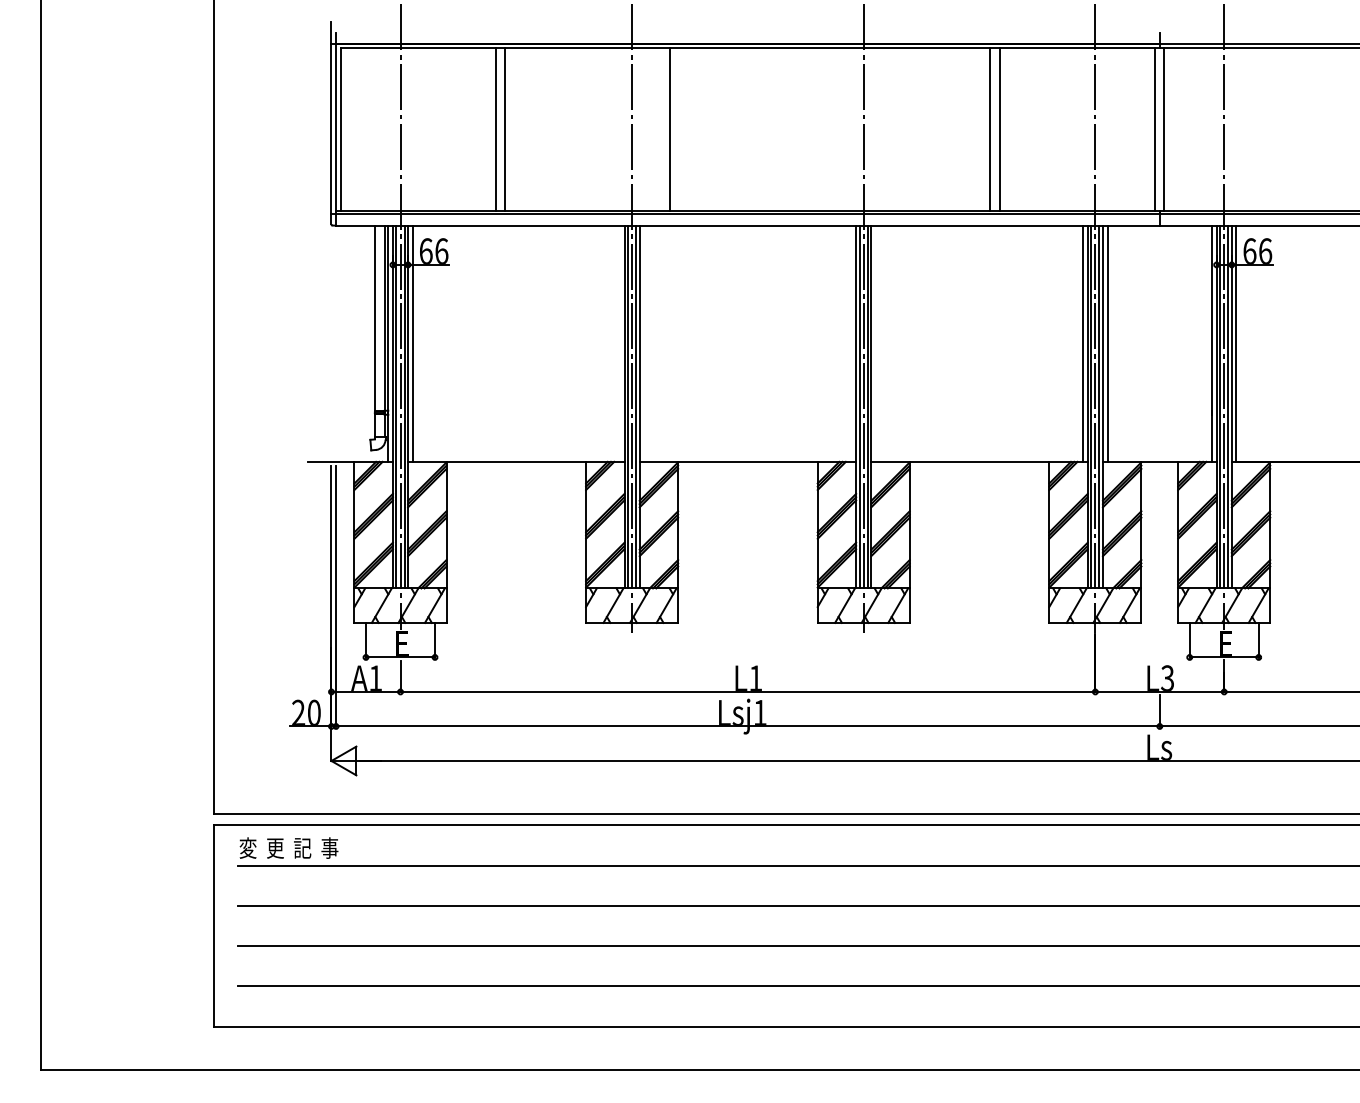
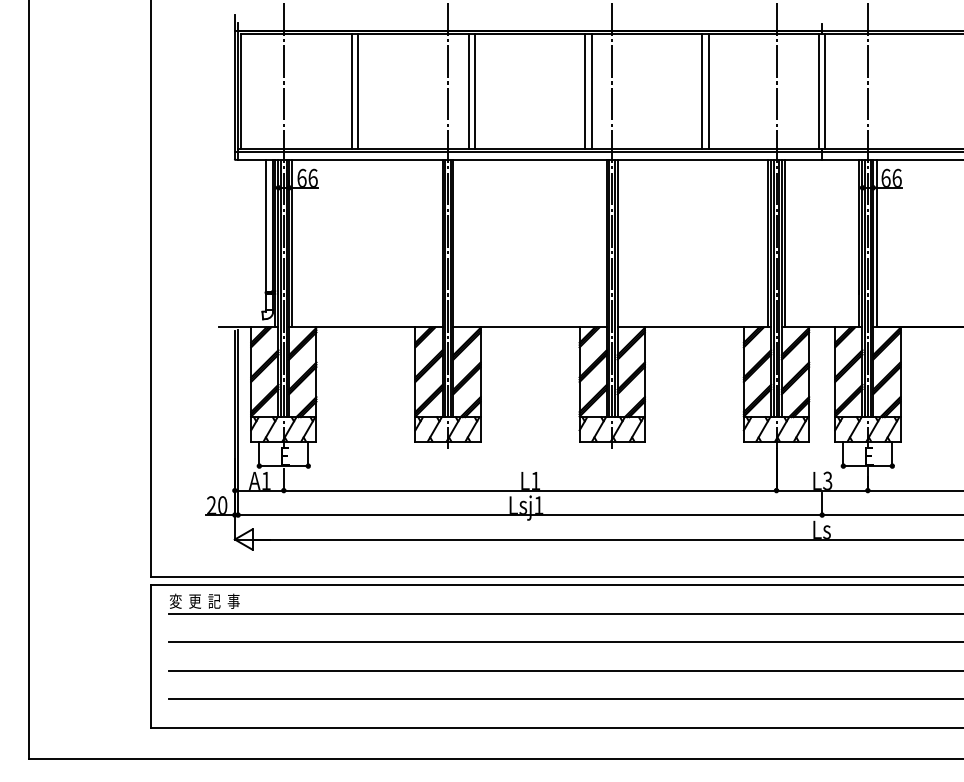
line: (660, 129) -> (468, 91), added
line: (825, 129) -> (585, 91), added
line: (834, 129) -> (591, 91), added

